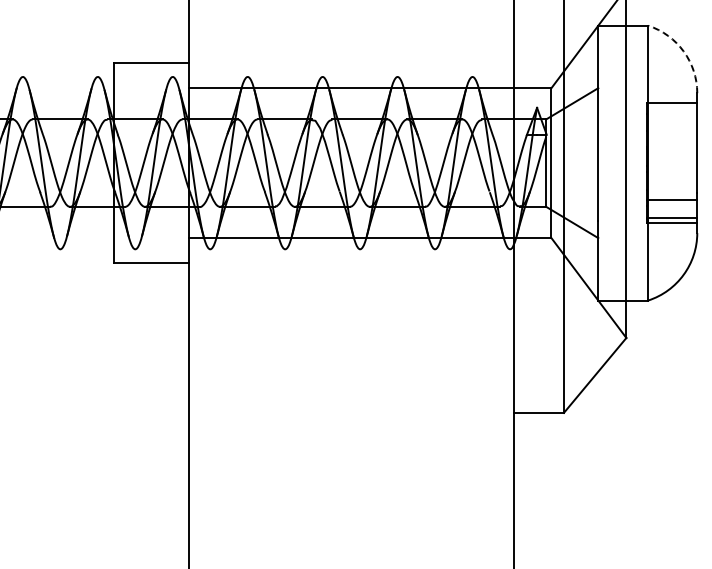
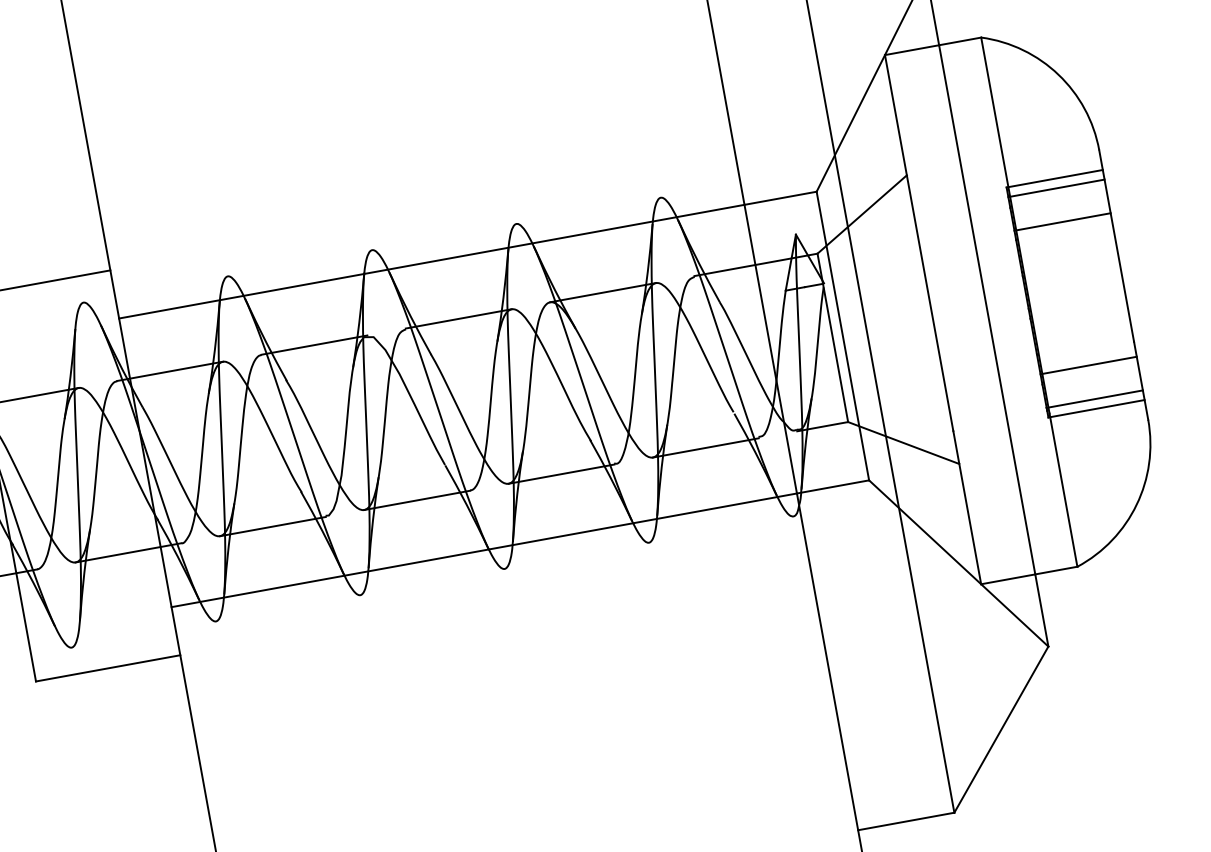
arc: (683, 51) -> (1058, 74), dashed -> solid
line: (672, 108) -> (1056, 188), added
line: (672, 125) -> (1062, 221), added

